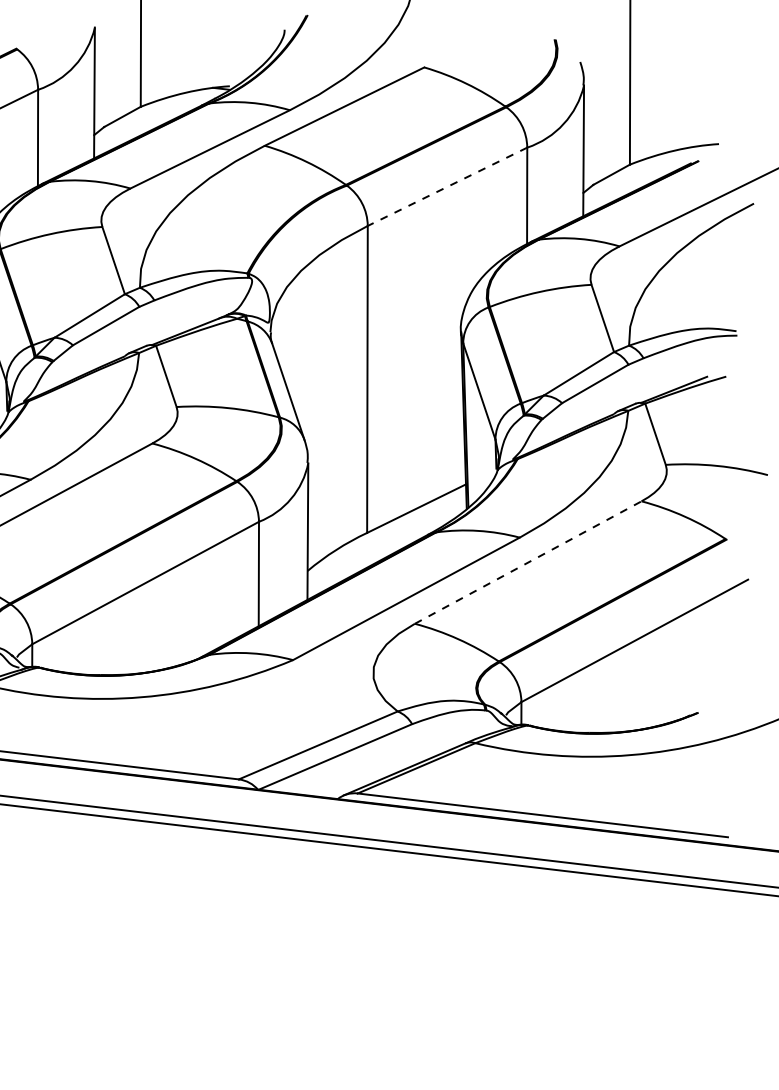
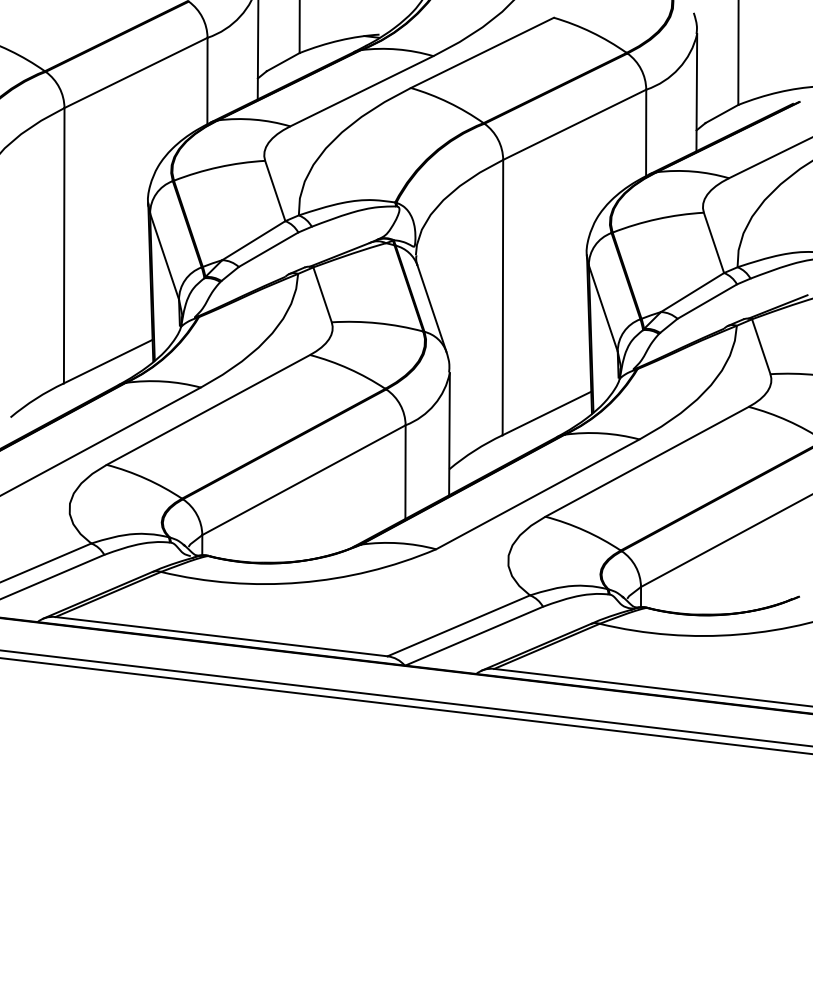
line: (447, 186) -> (574, 124), dashed -> solid
line: (528, 562) -> (647, 461), dashed -> solid

